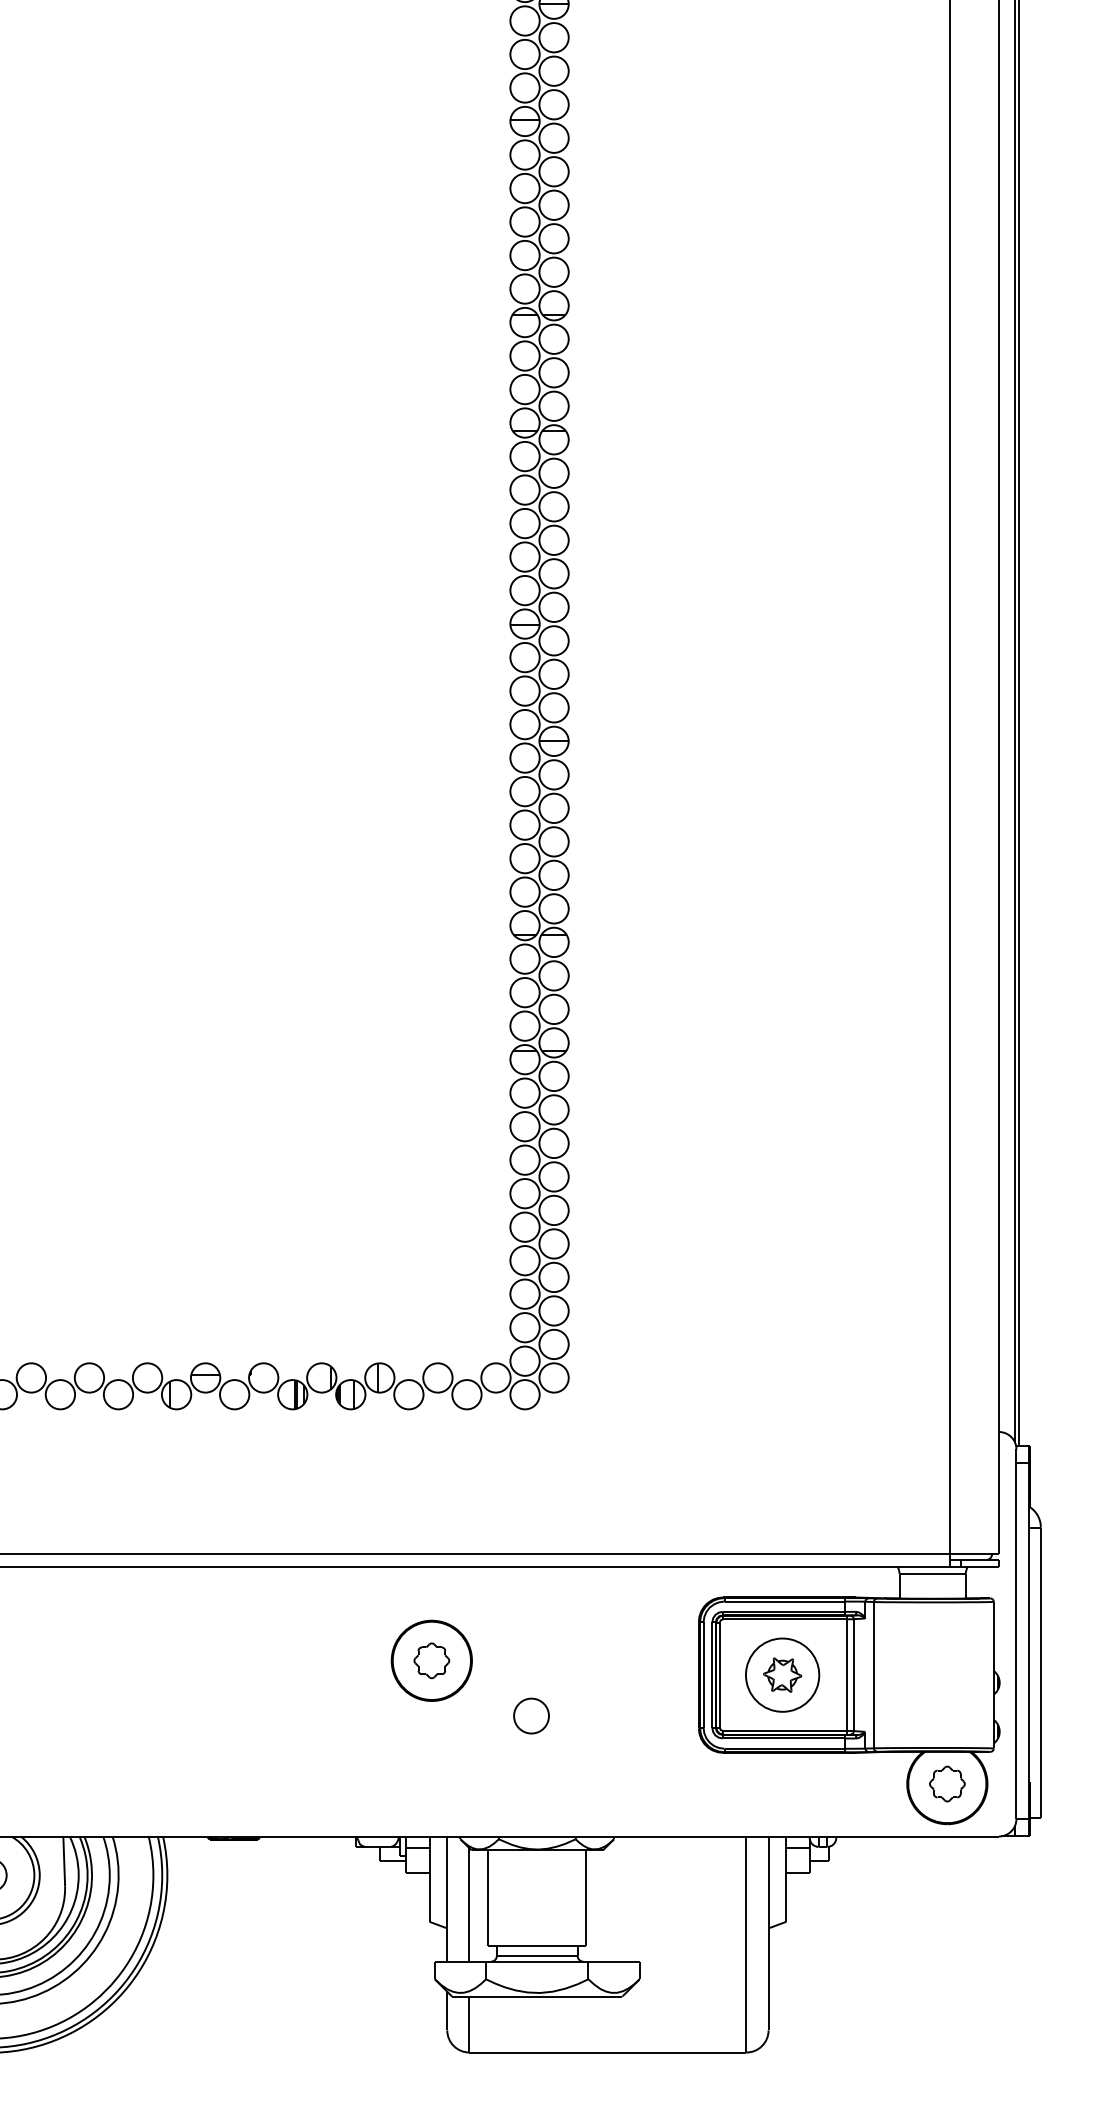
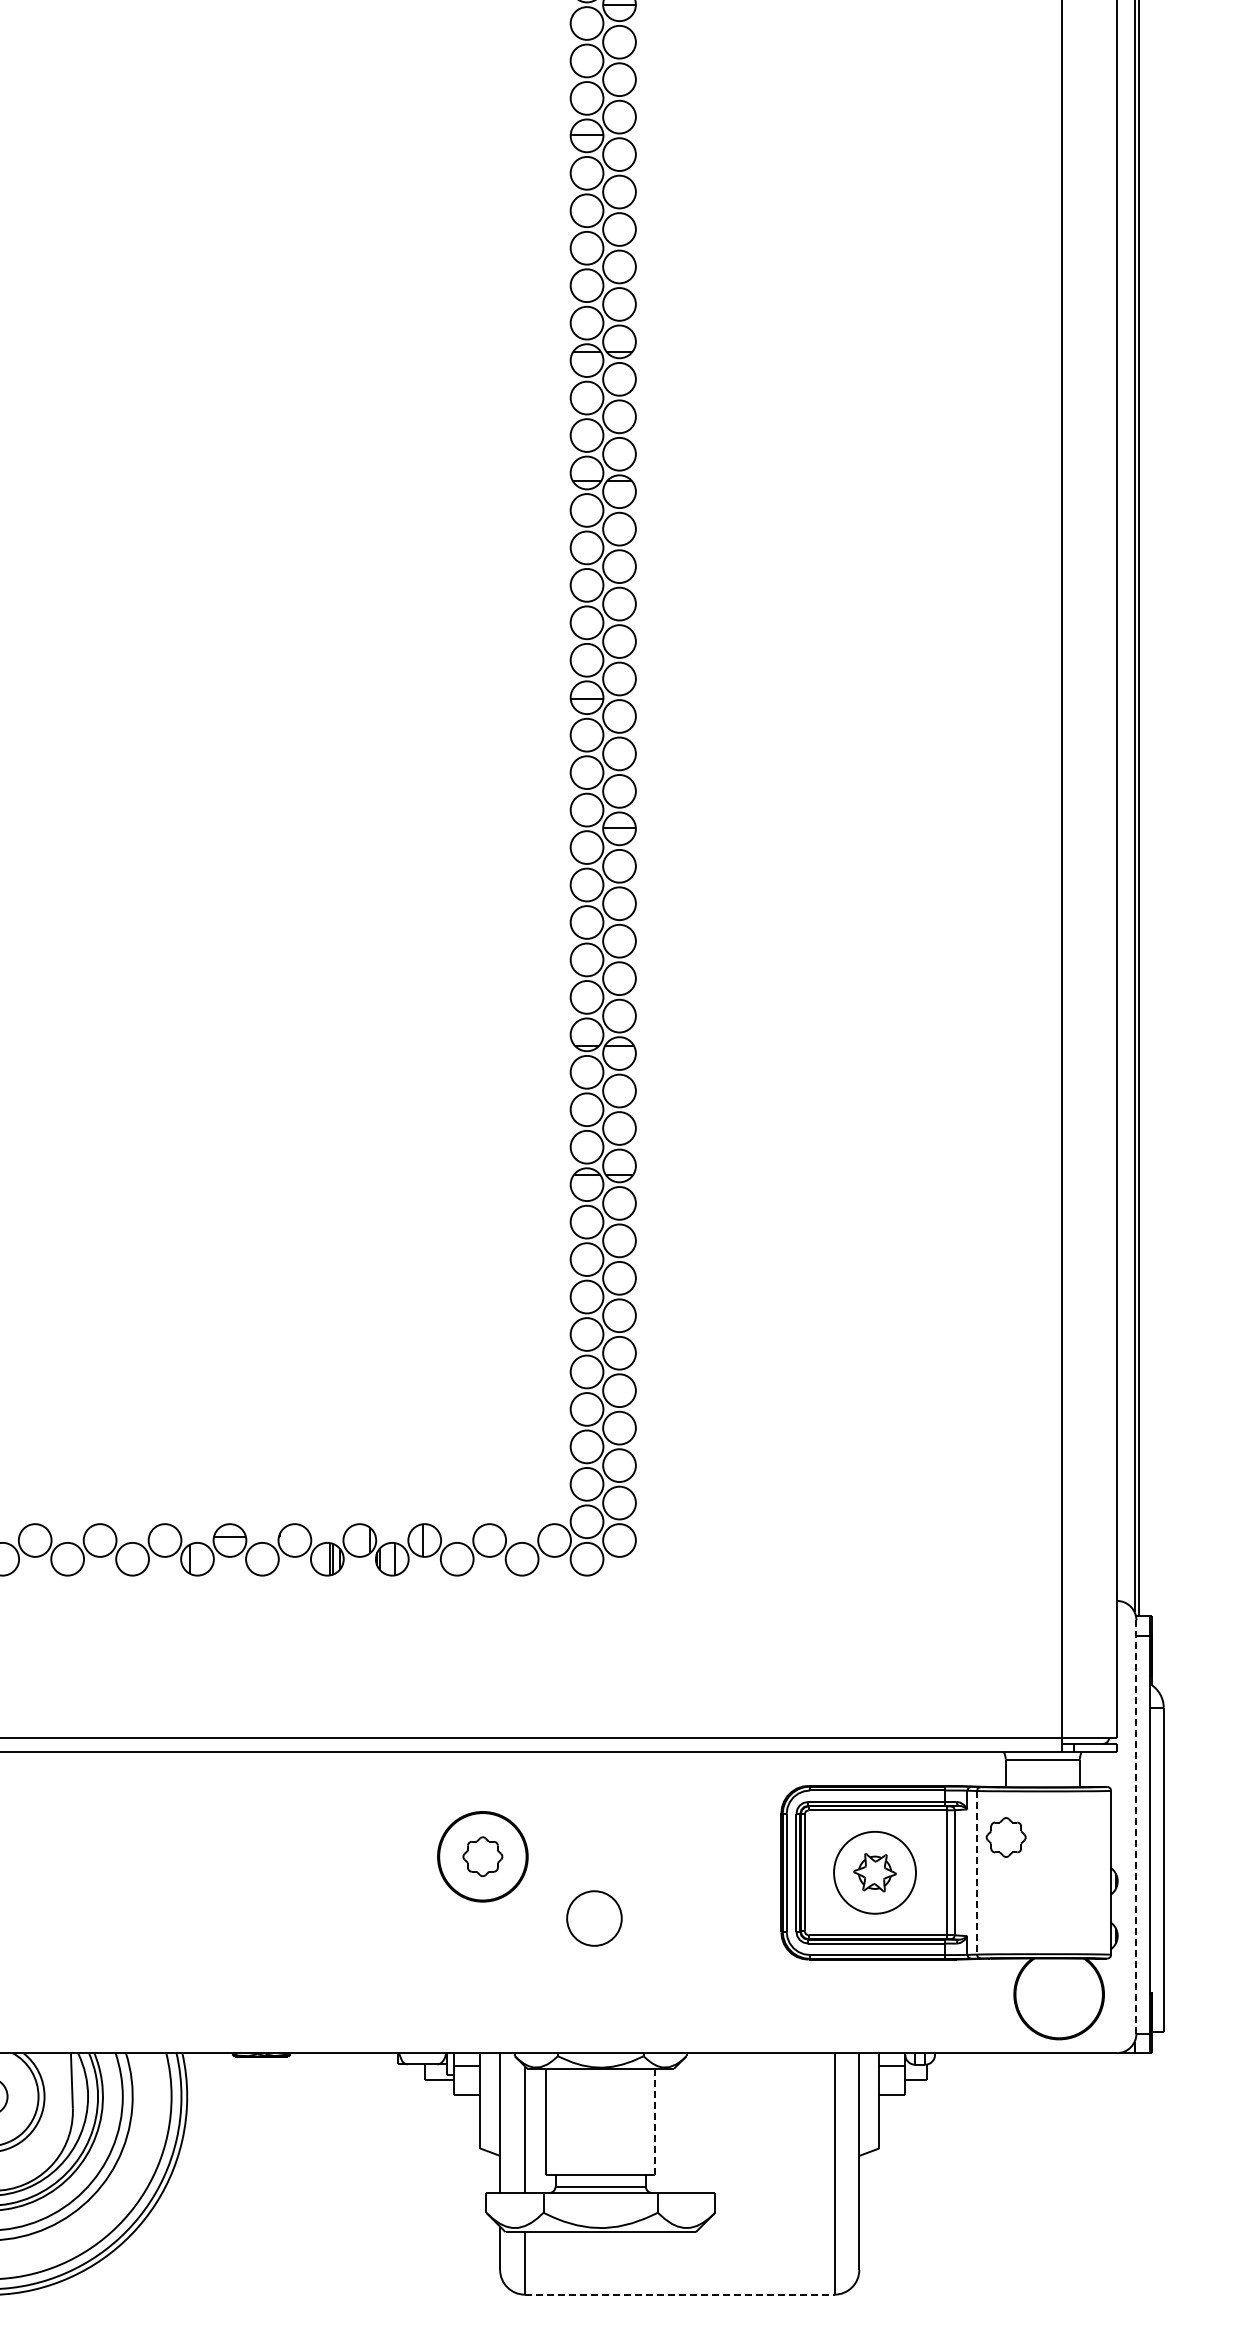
line: (1016, 1634) -> (1136, 1827), solid -> dashed
line: (873, 1674) -> (976, 1872), solid -> dashed
part: (530, 1716) -> (593, 1918), size x1.4
part: (946, 1784) -> (1005, 1837), moved
line: (586, 1897) -> (655, 2121), solid -> dashed
line: (607, 2052) -> (679, 2294), solid -> dashed

